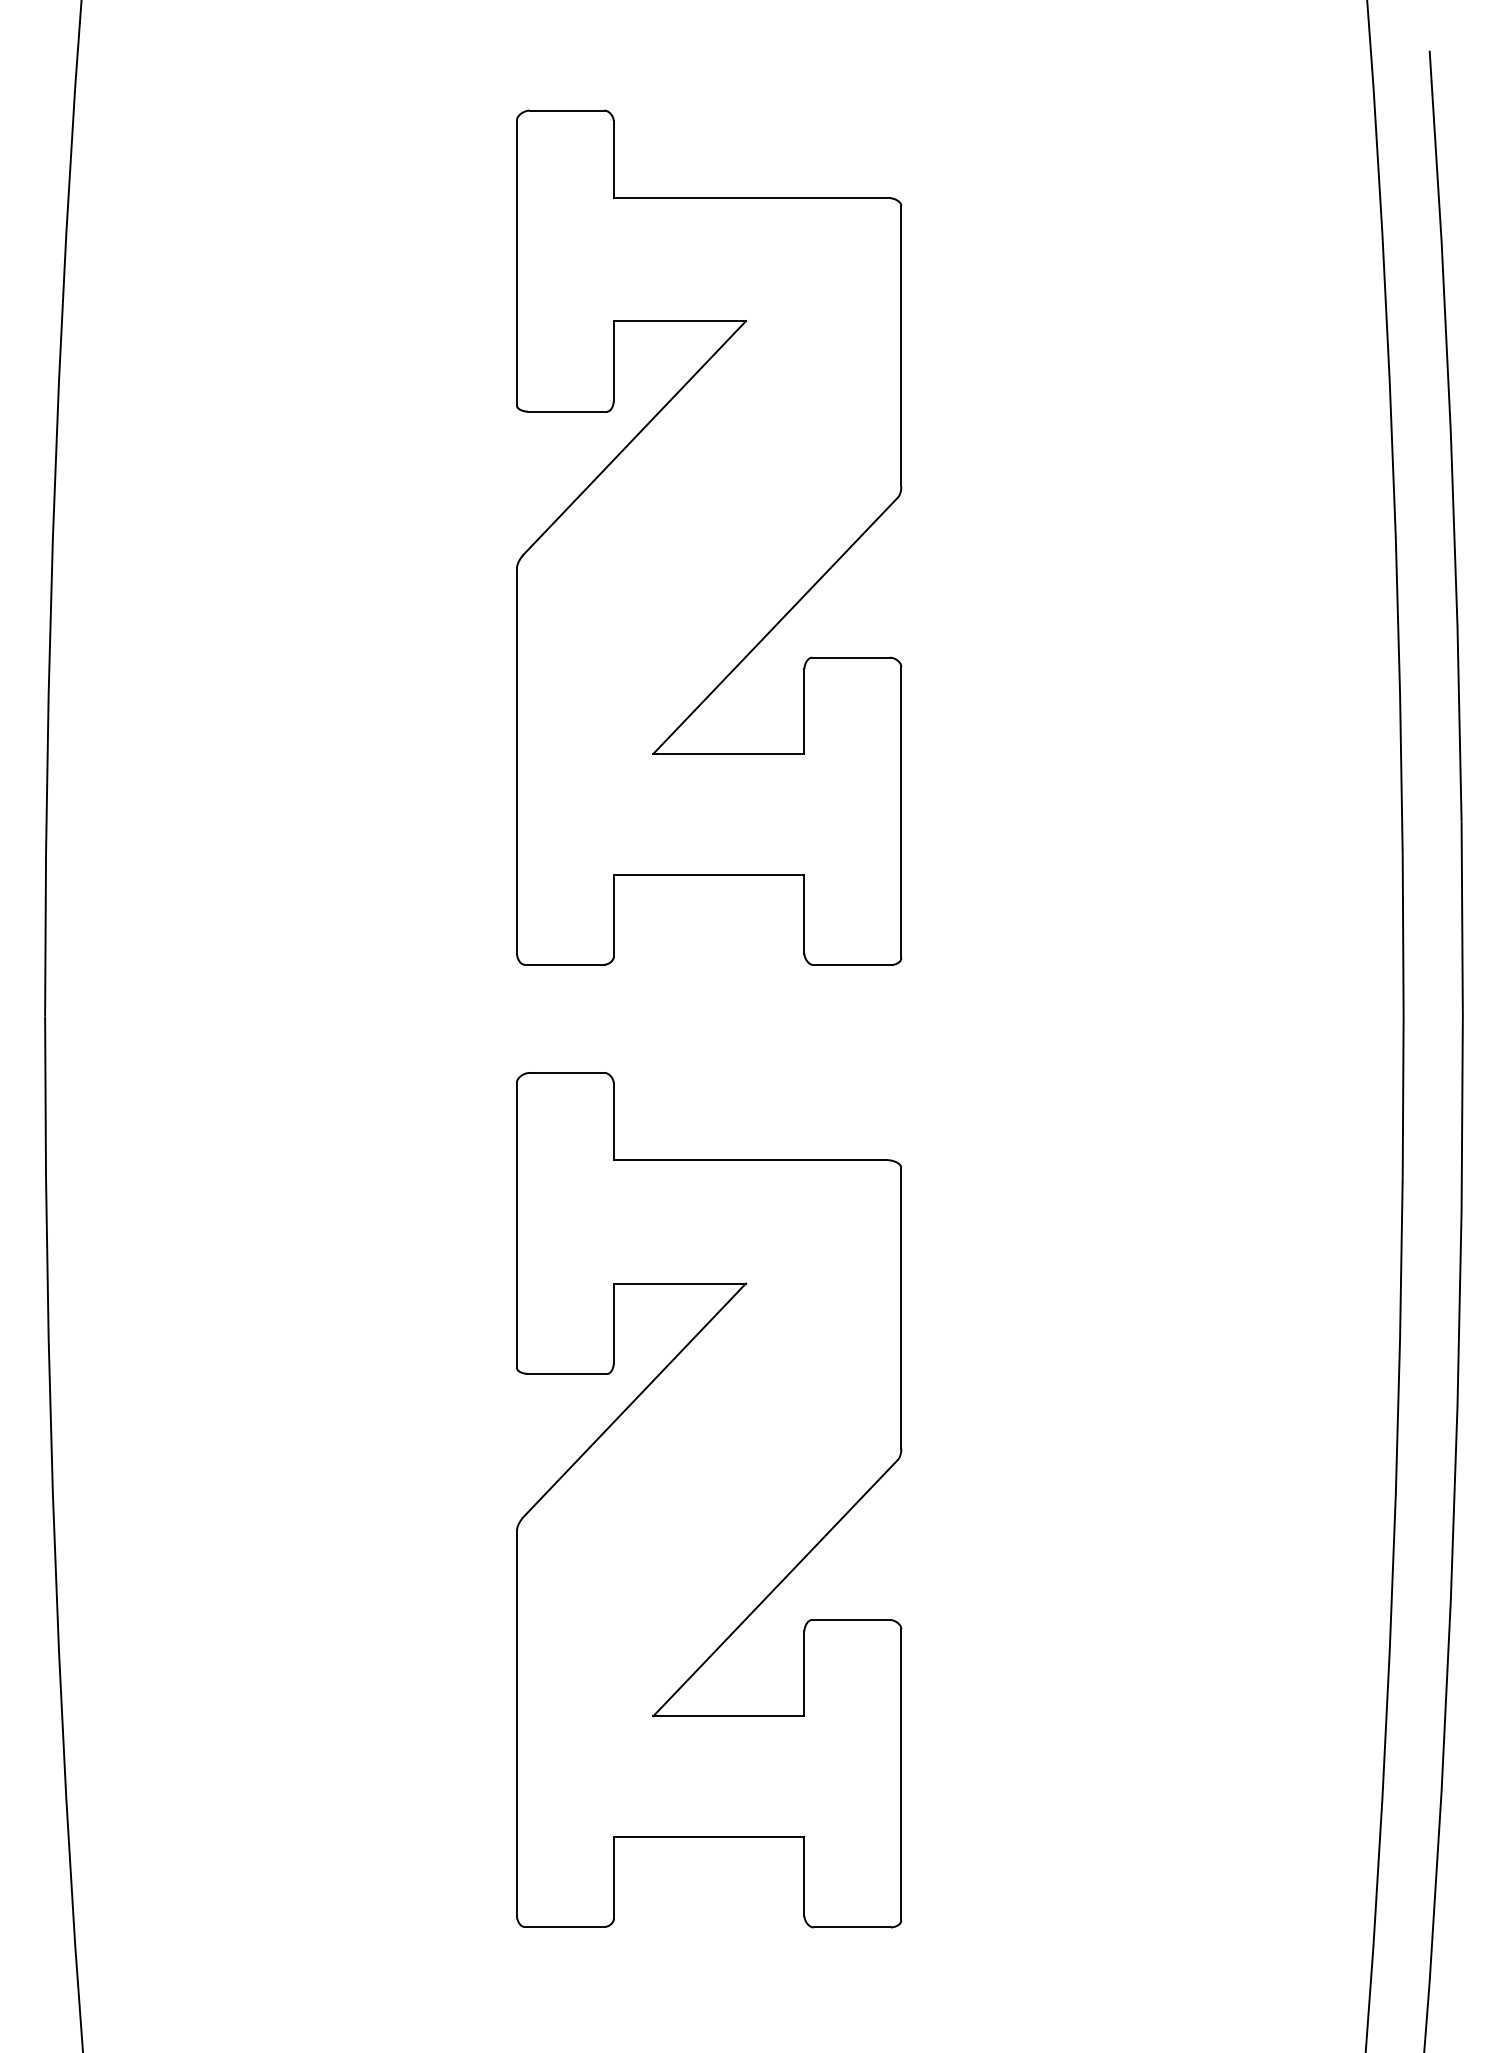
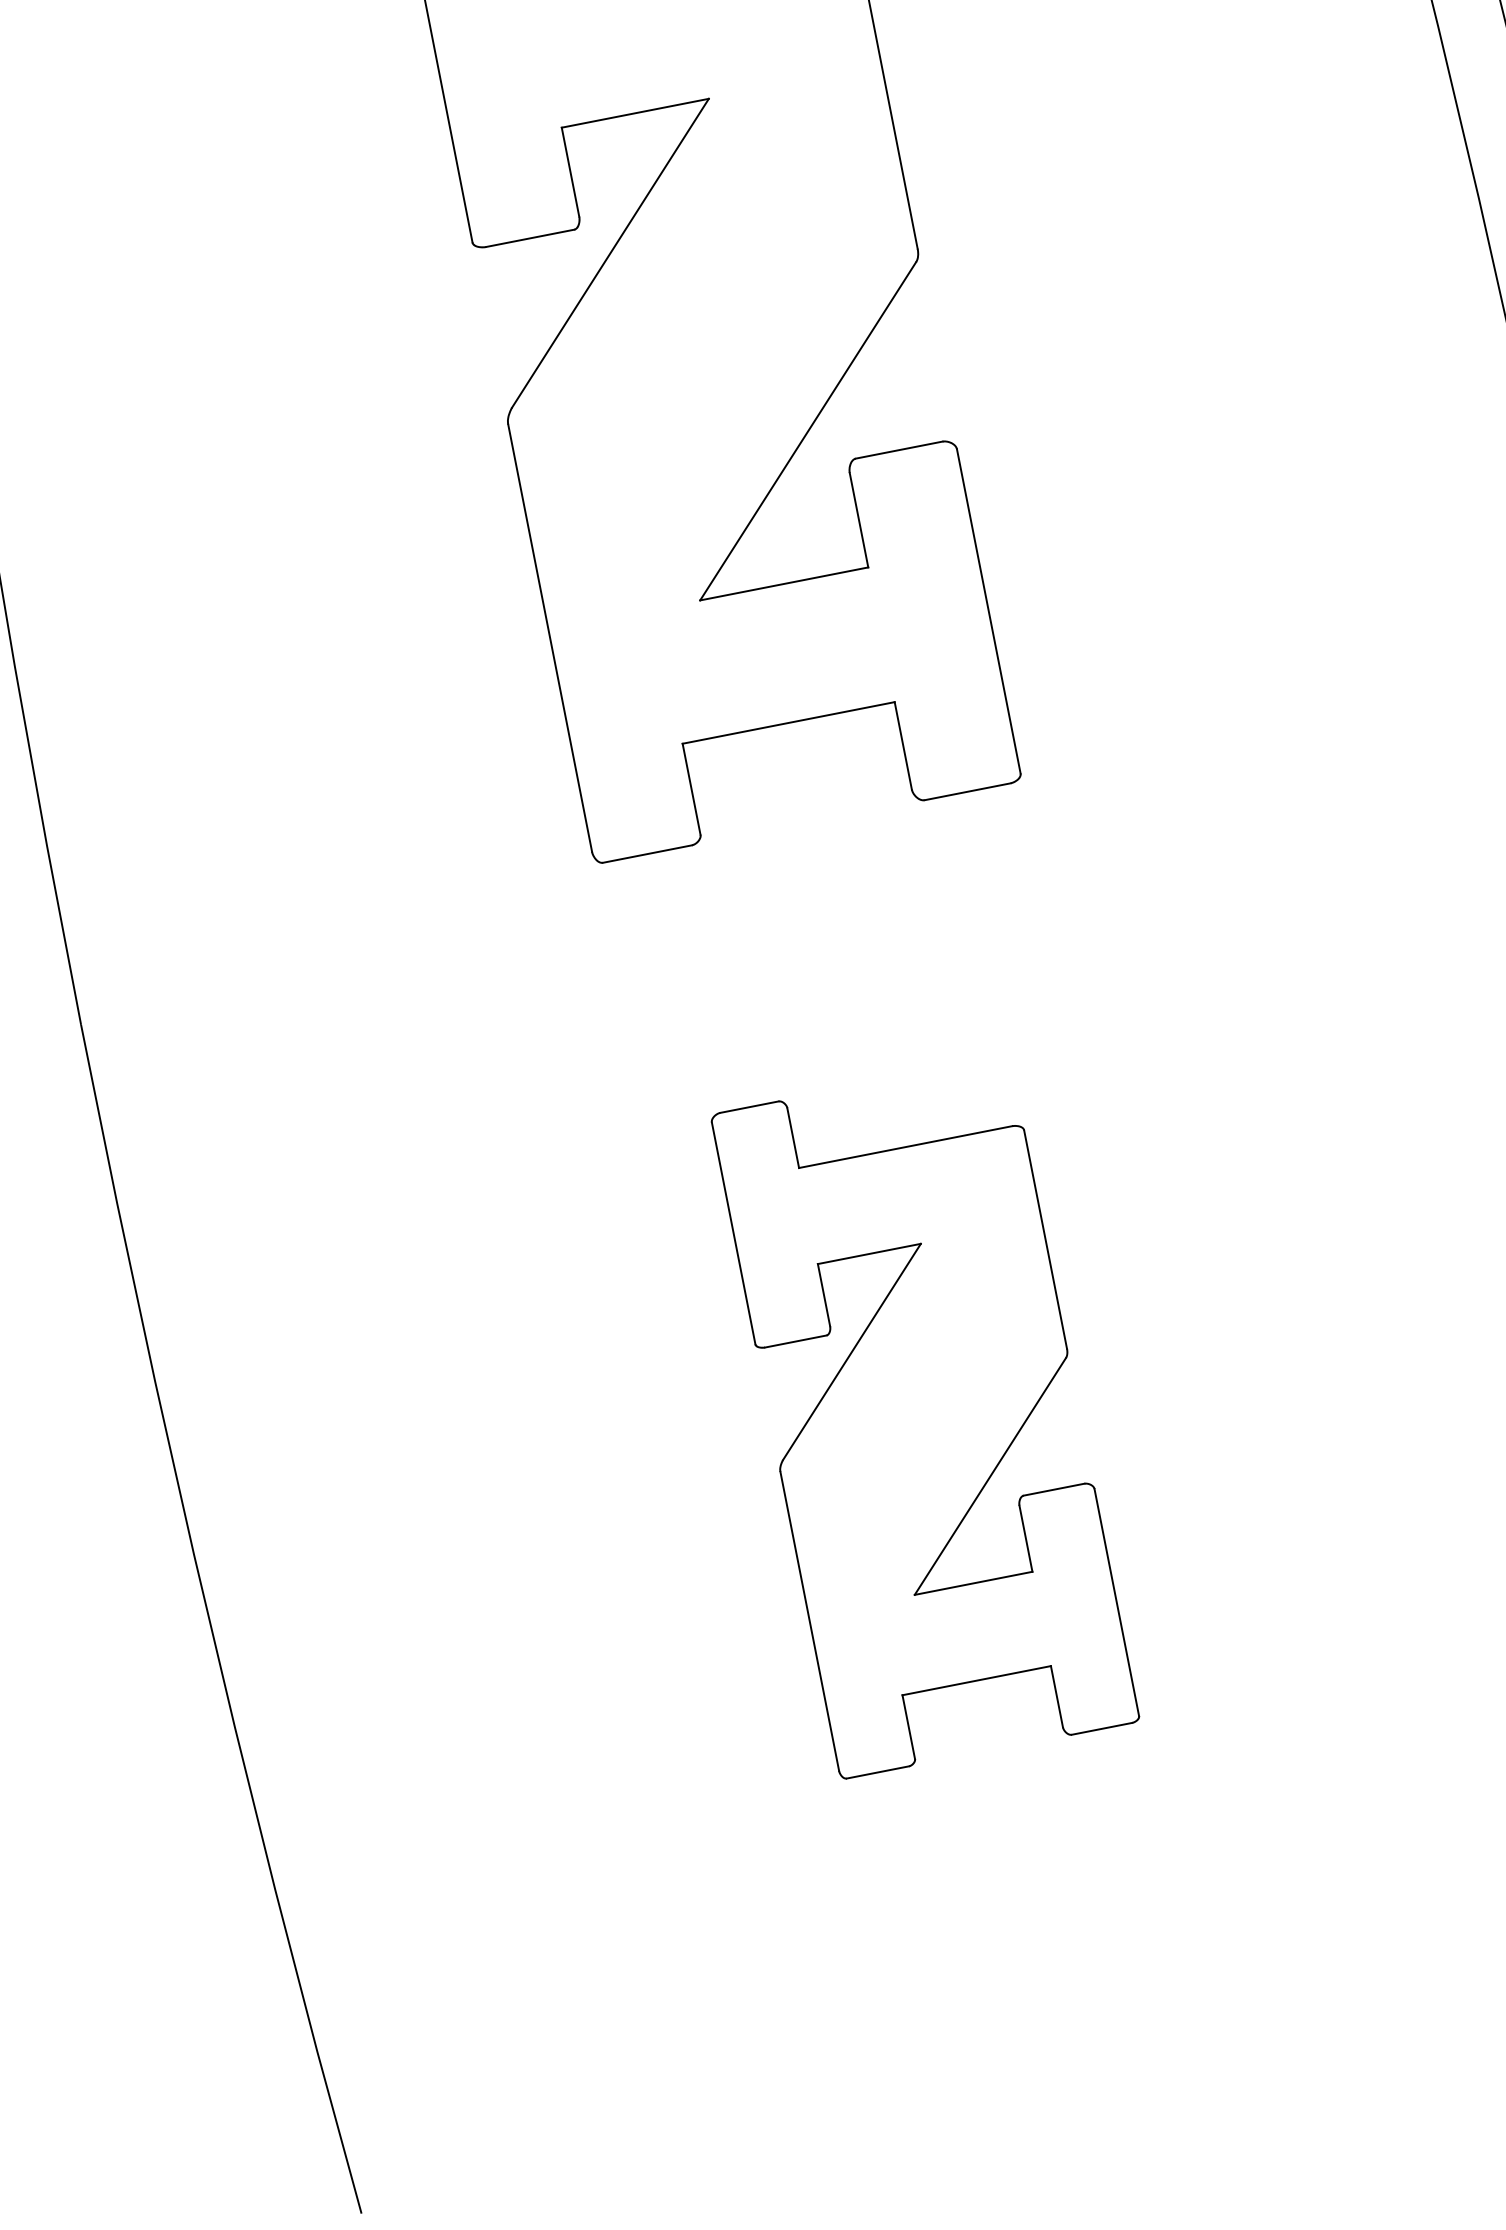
part: (709, 1500) -> (925, 1418), size x0.7

